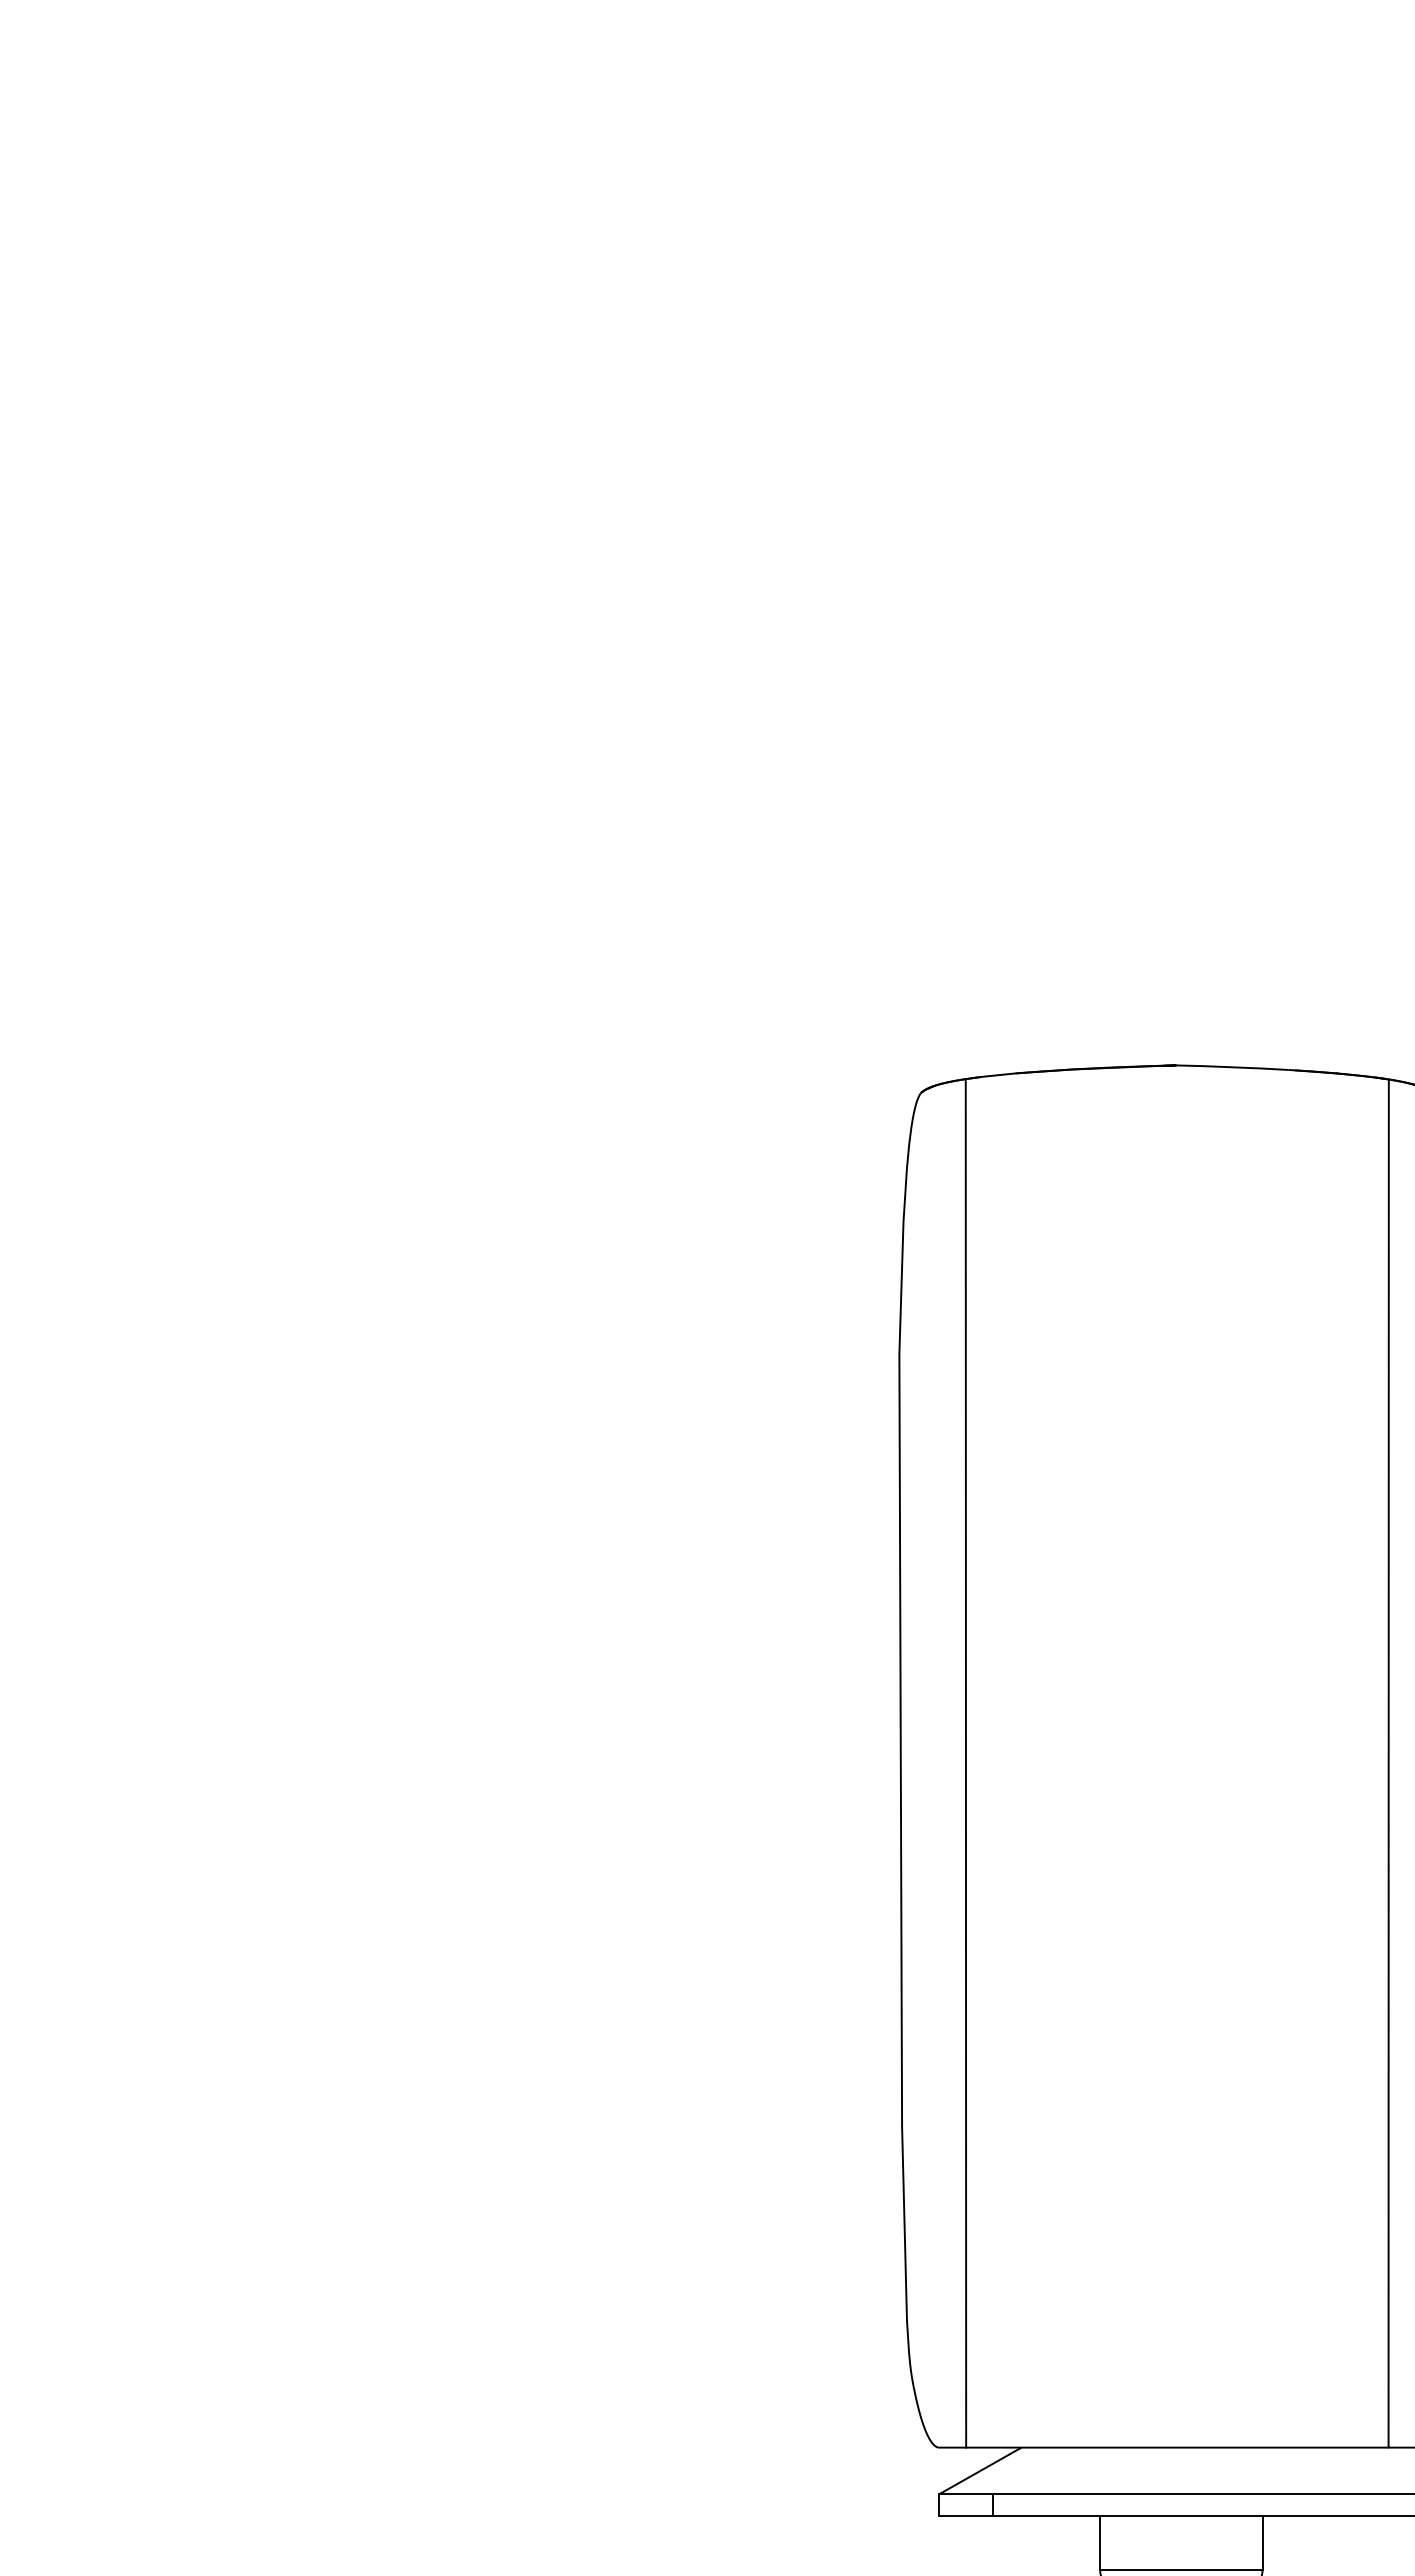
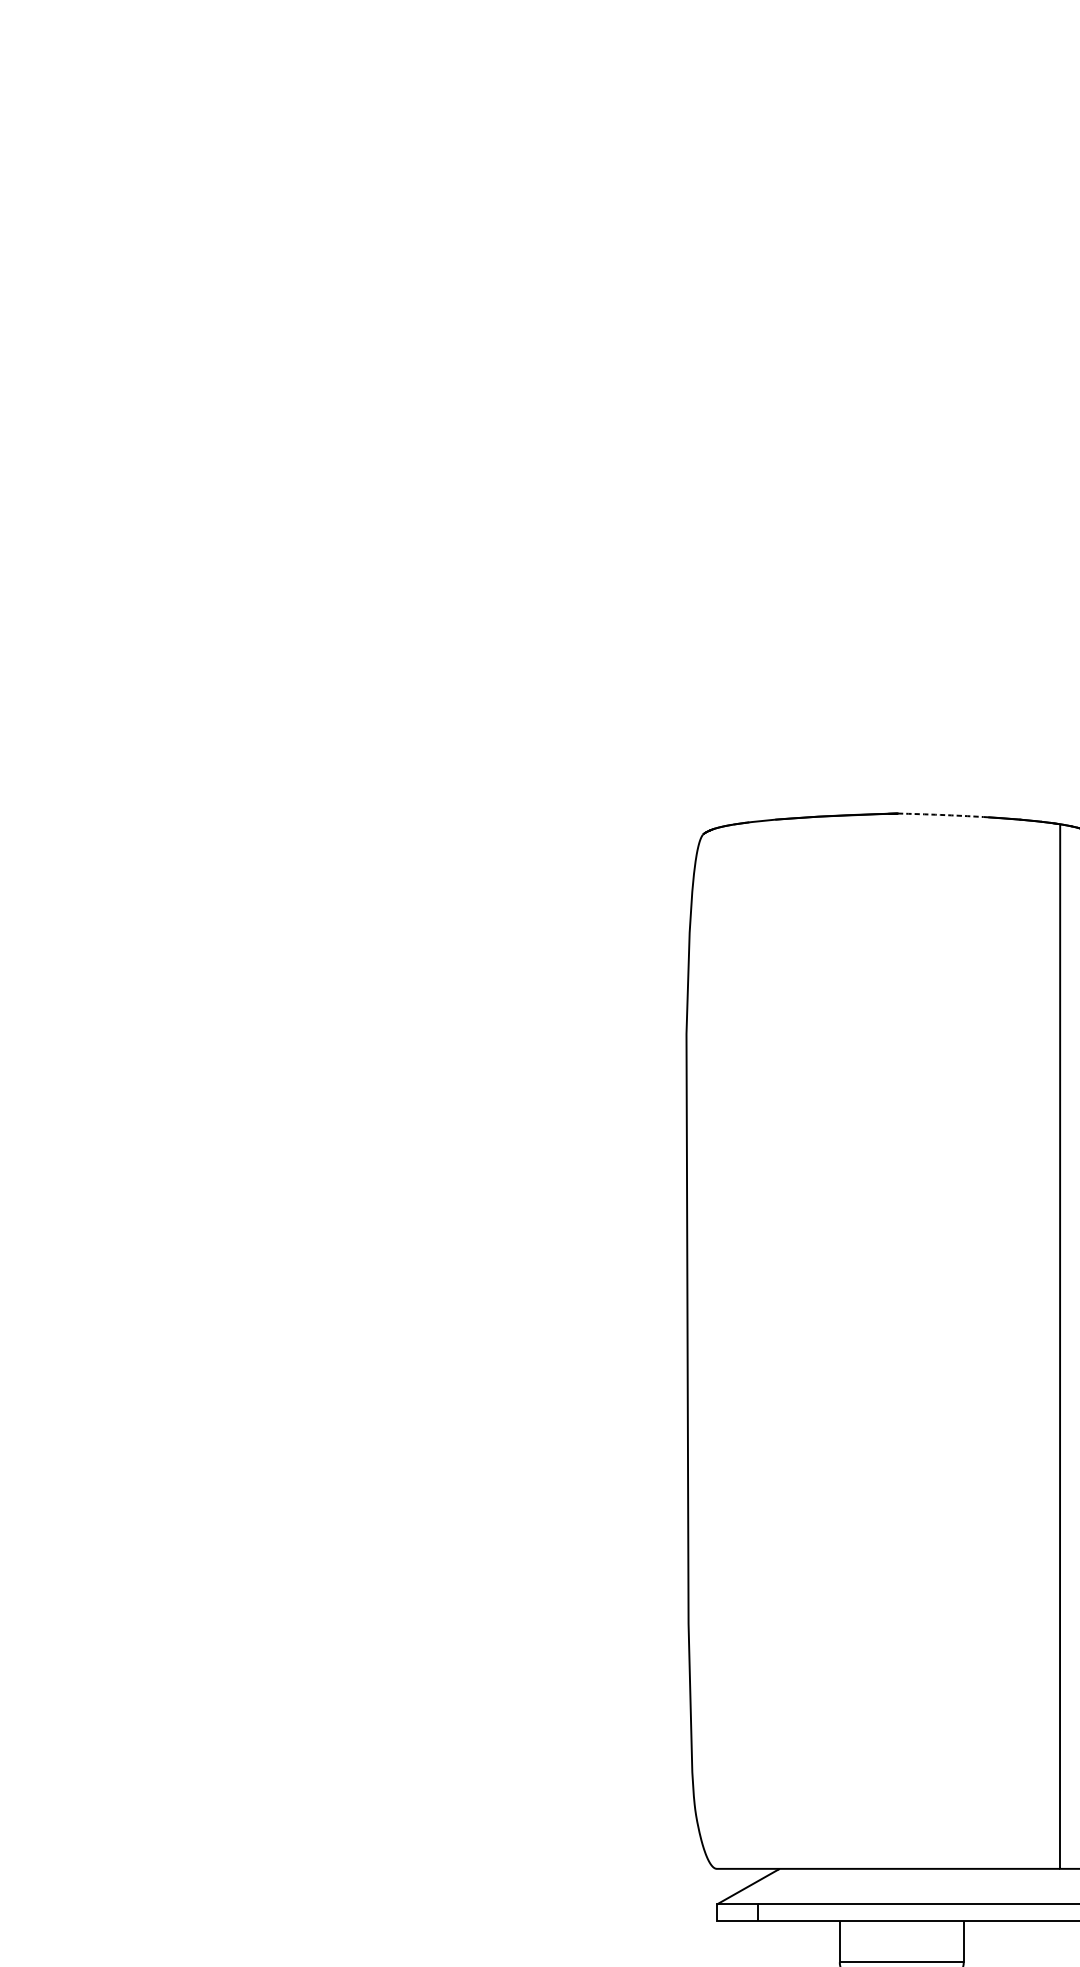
arc: (1232, 1067) -> (940, 815), solid -> dashed
line: (965, 1763) -> (736, 1346), removed

